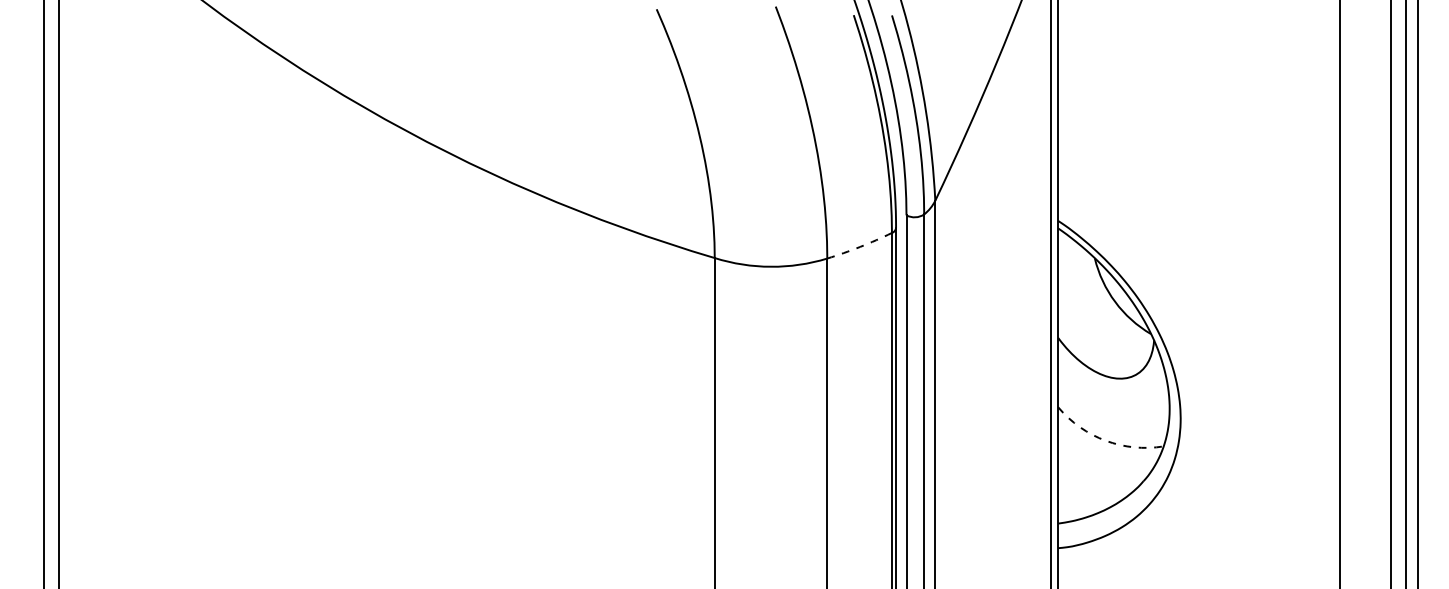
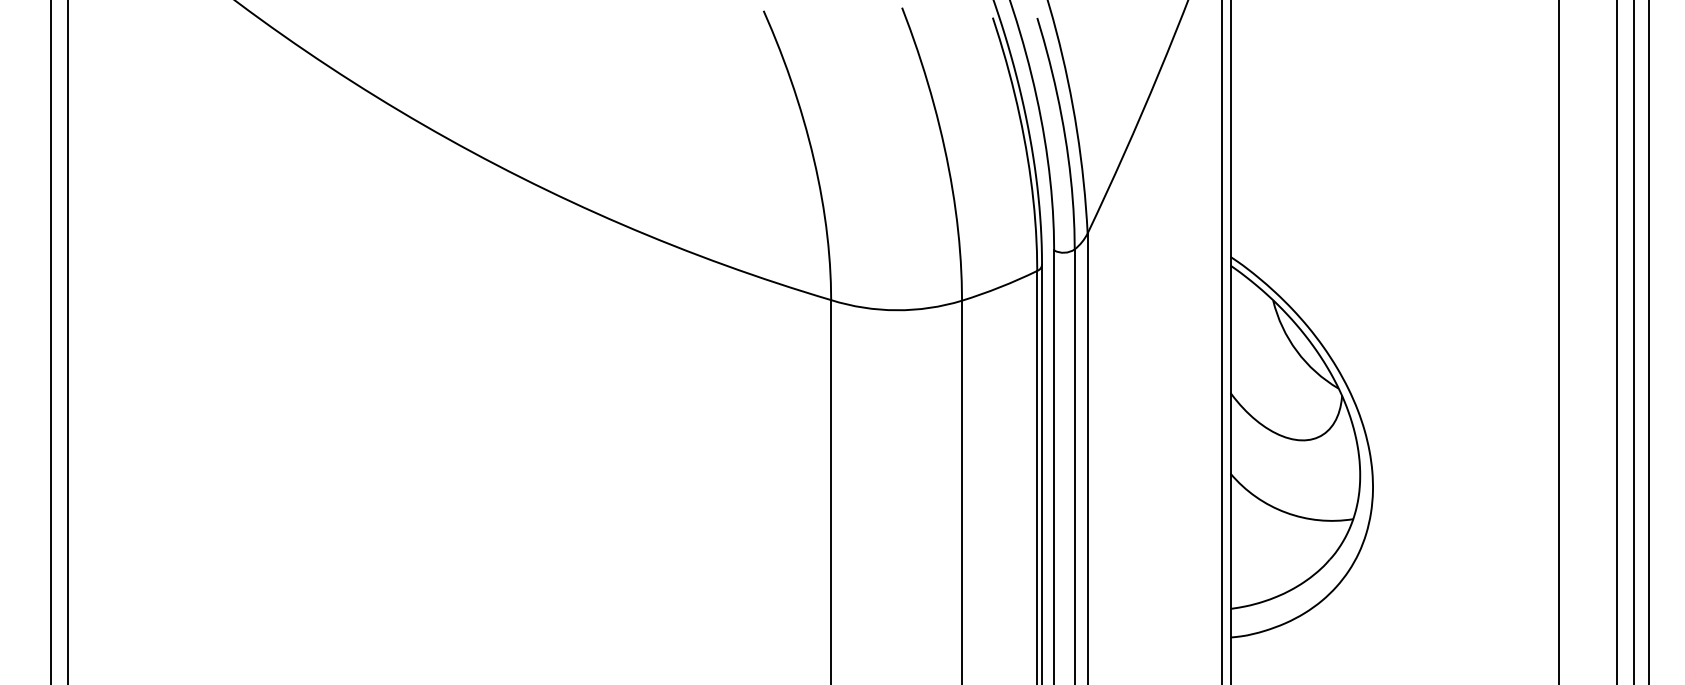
arc: (860, 247) -> (1000, 287), dashed -> solid
arc: (1106, 440) -> (1286, 512), dashed -> solid

